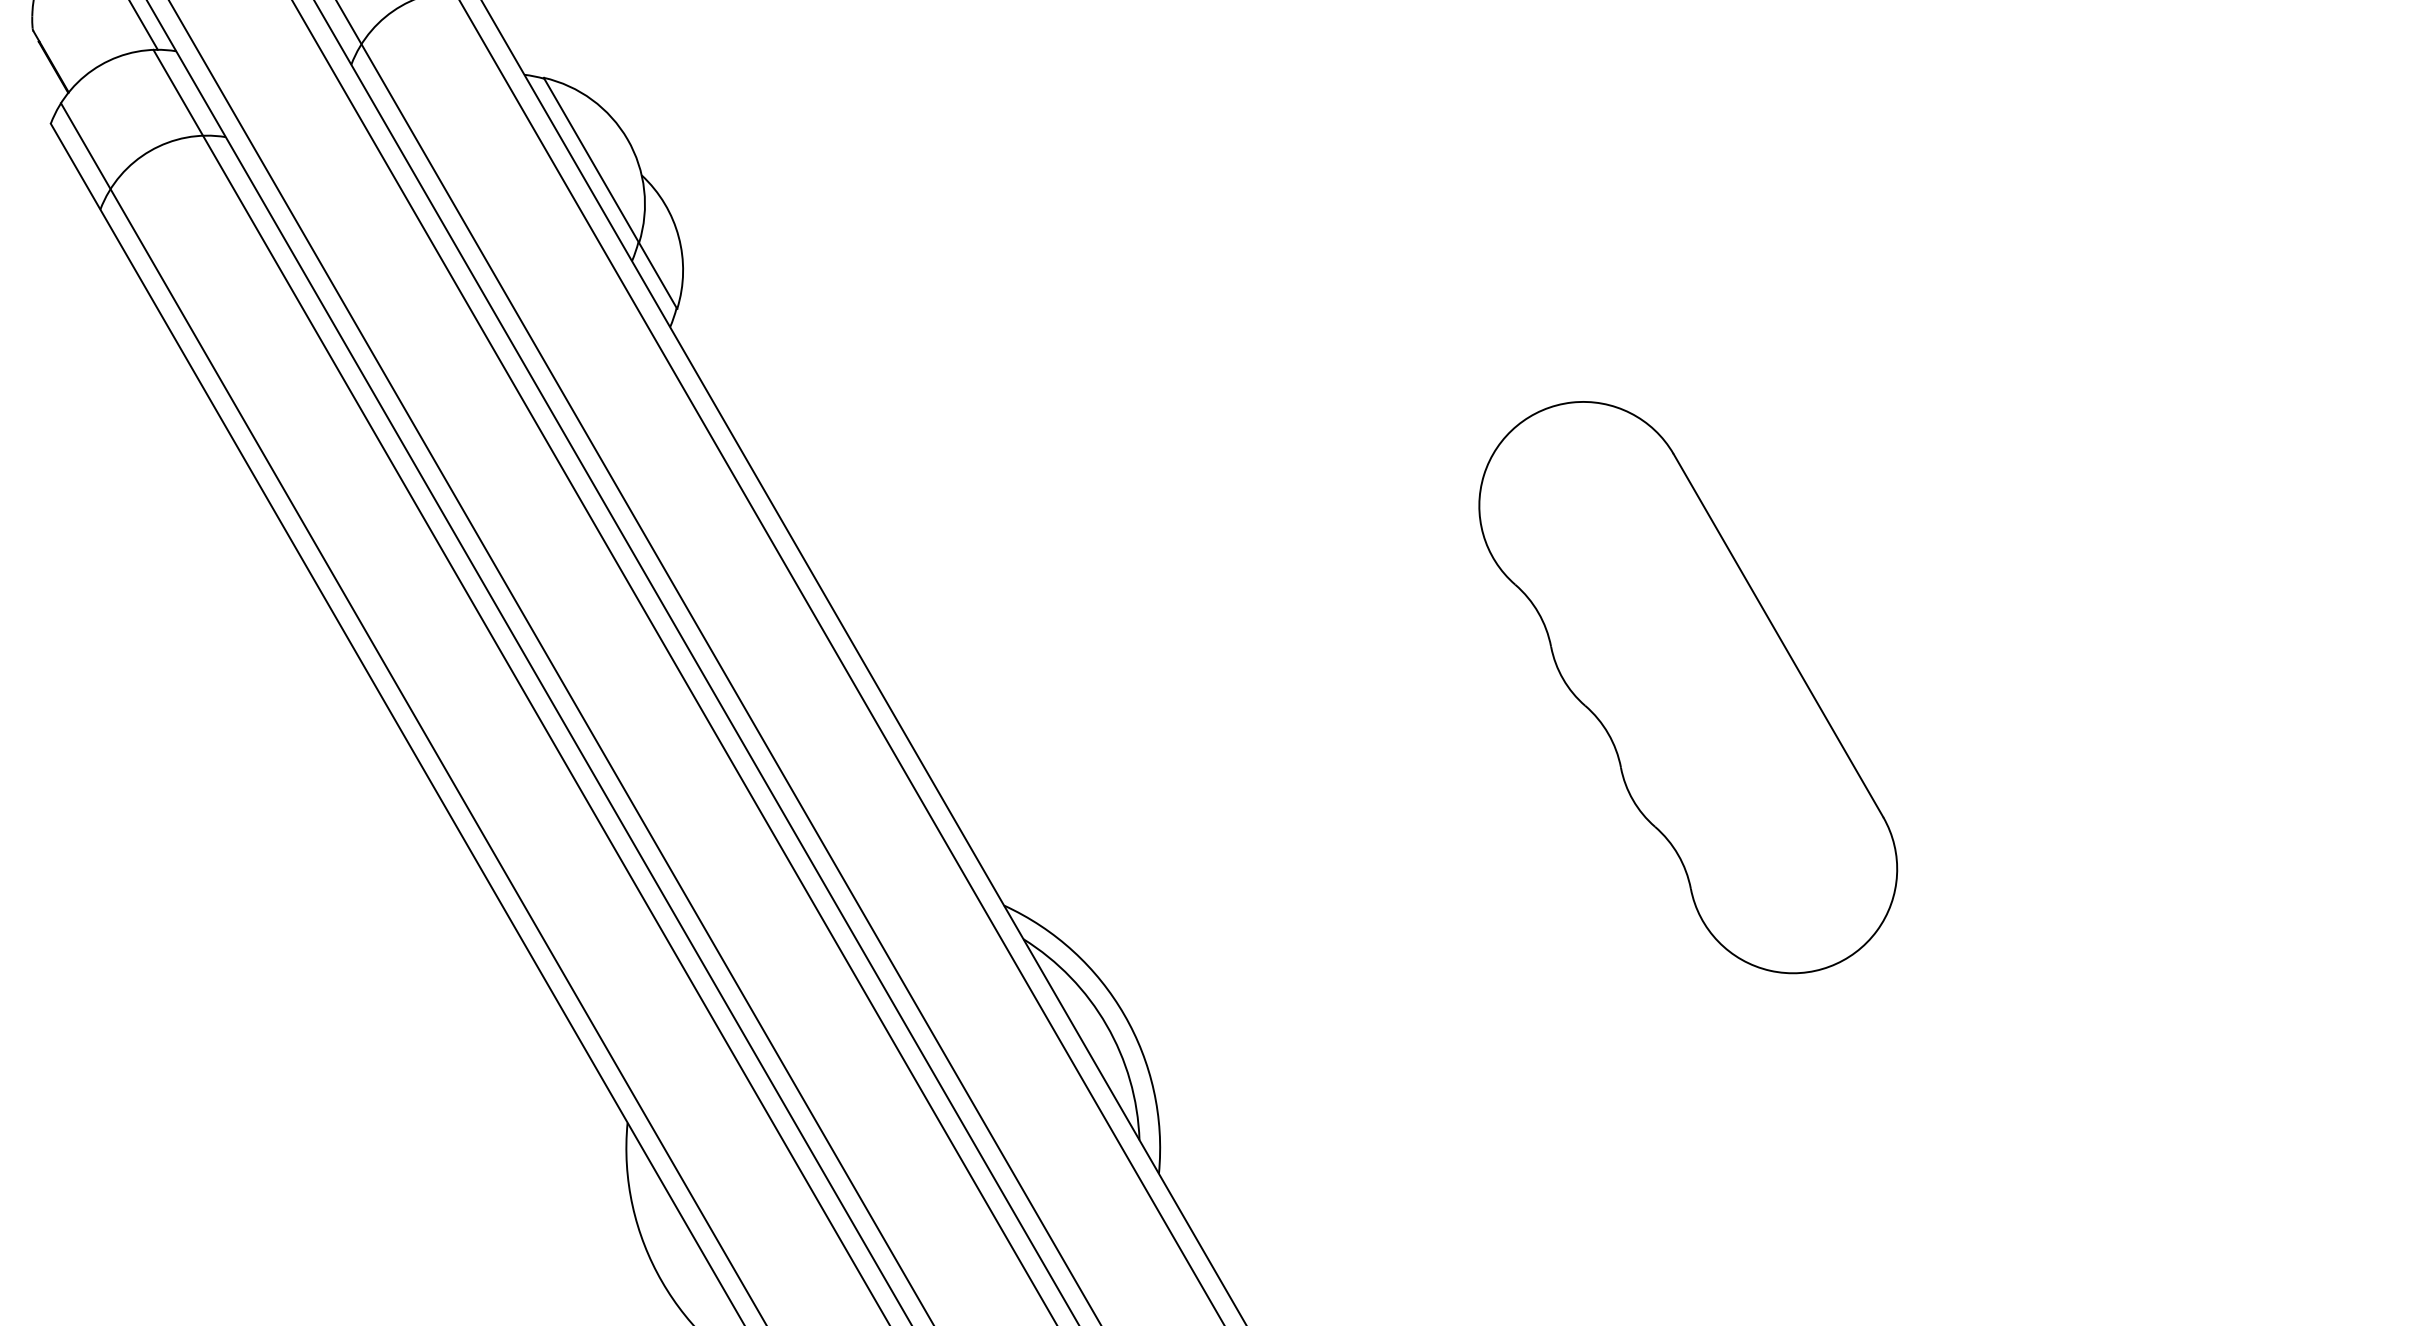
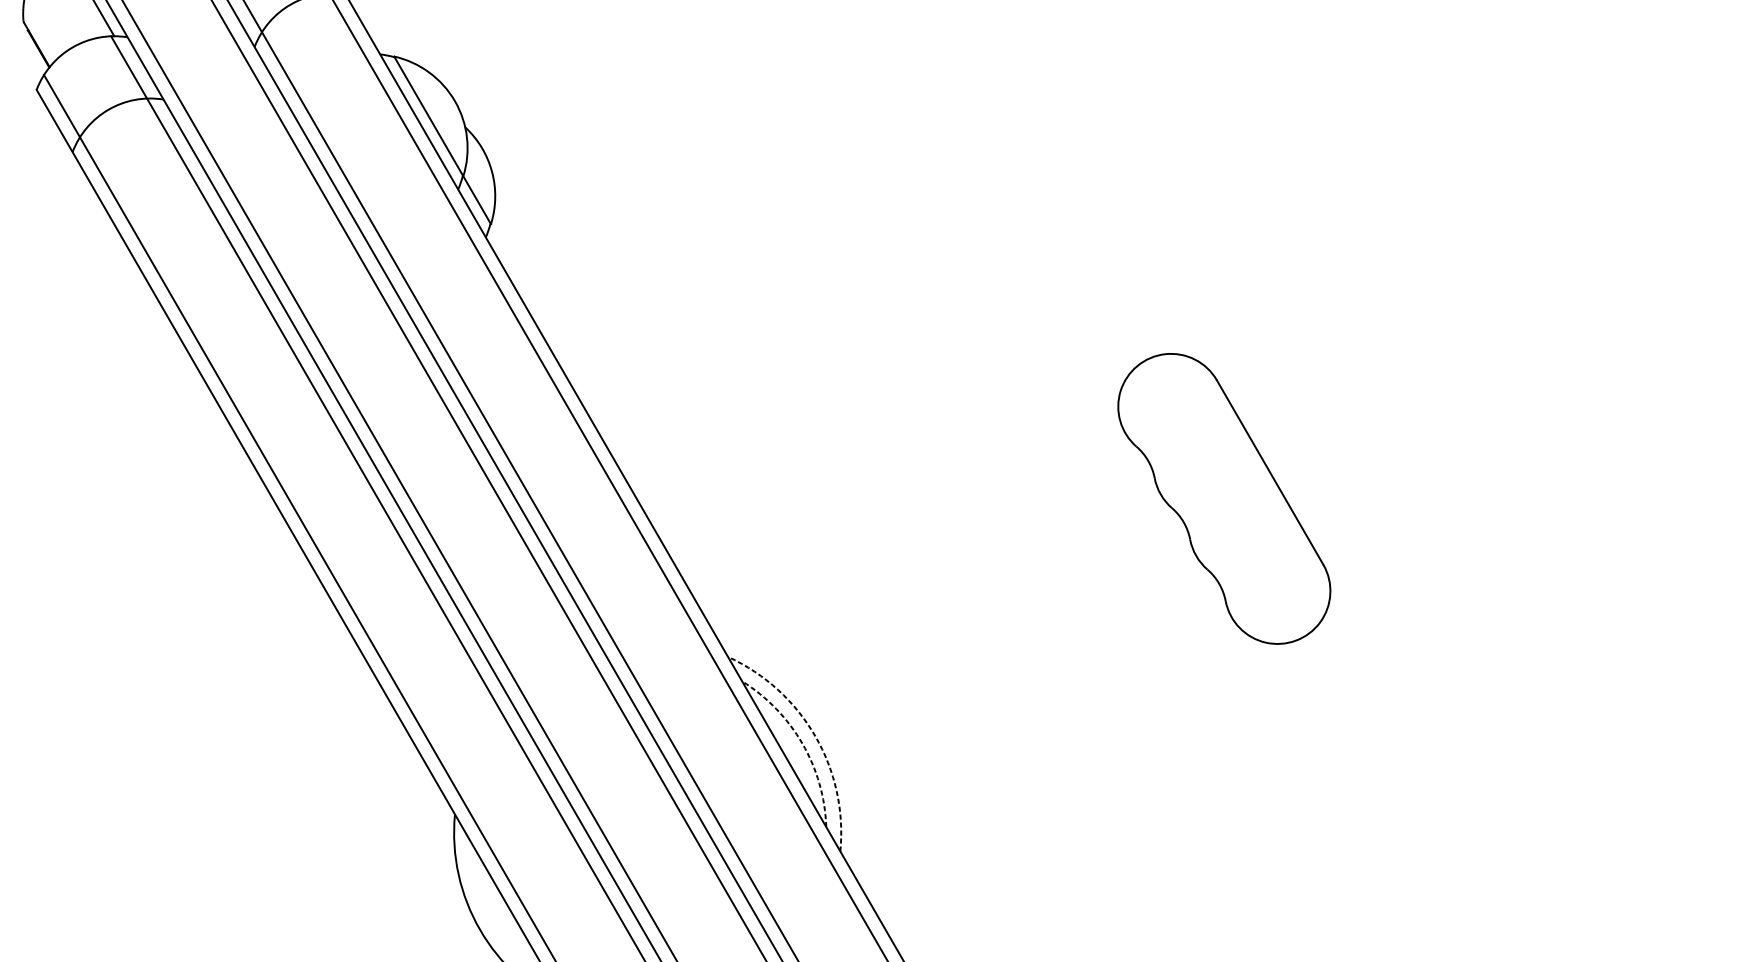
part: (1688, 687) -> (1224, 498), size x0.7
arc: (1124, 1014) -> (815, 735), solid -> dashed
arc: (1106, 1025) -> (802, 743), solid -> dashed

